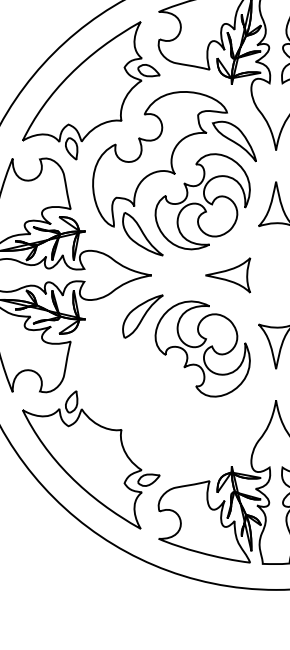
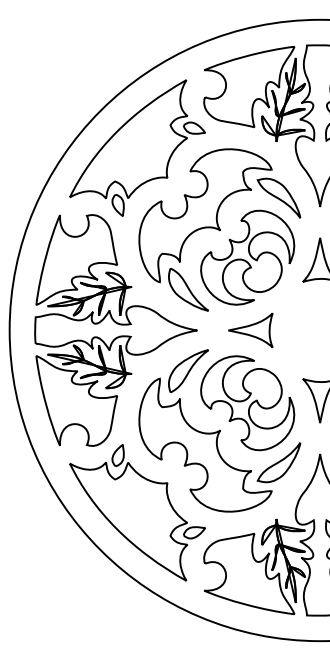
part: (227, 274) -> (250, 329), moved
part: (174, 390) -> (219, 444), added

